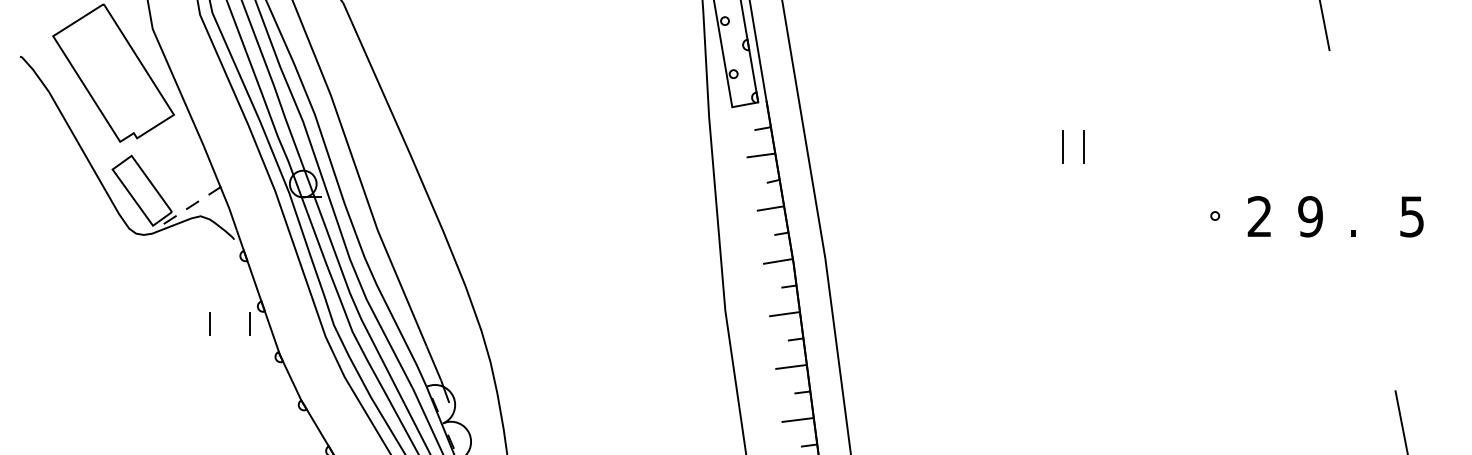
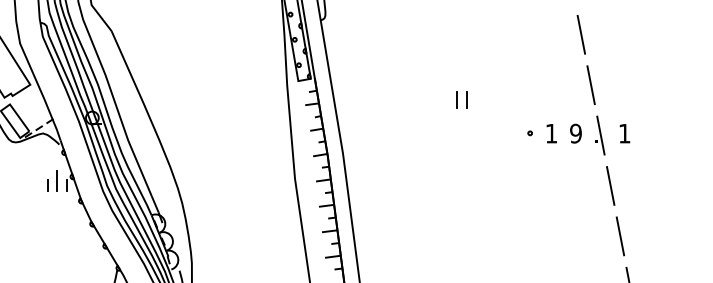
line: (1340, 116) -> (590, 85), added
text: (1257, 216) -> (550, 133), 2 -> 1
text: (1411, 216) -> (624, 133), 5 -> 1
line: (1361, 220) -> (600, 135), added
line: (228, 314) -> (56, 180), added
line: (1382, 324) -> (610, 185), added

